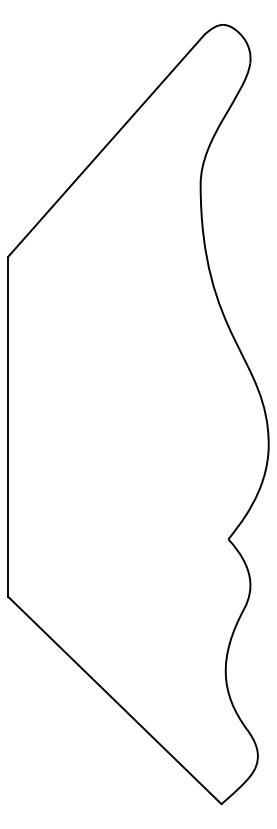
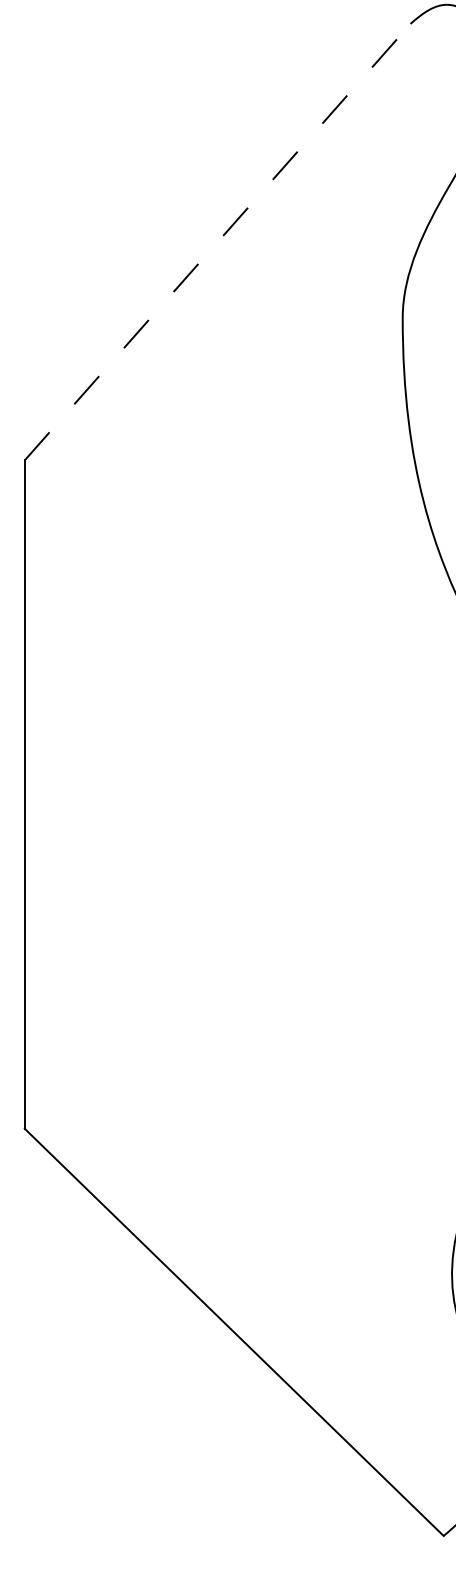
line: (106, 145) -> (217, 241), solid -> dashed

